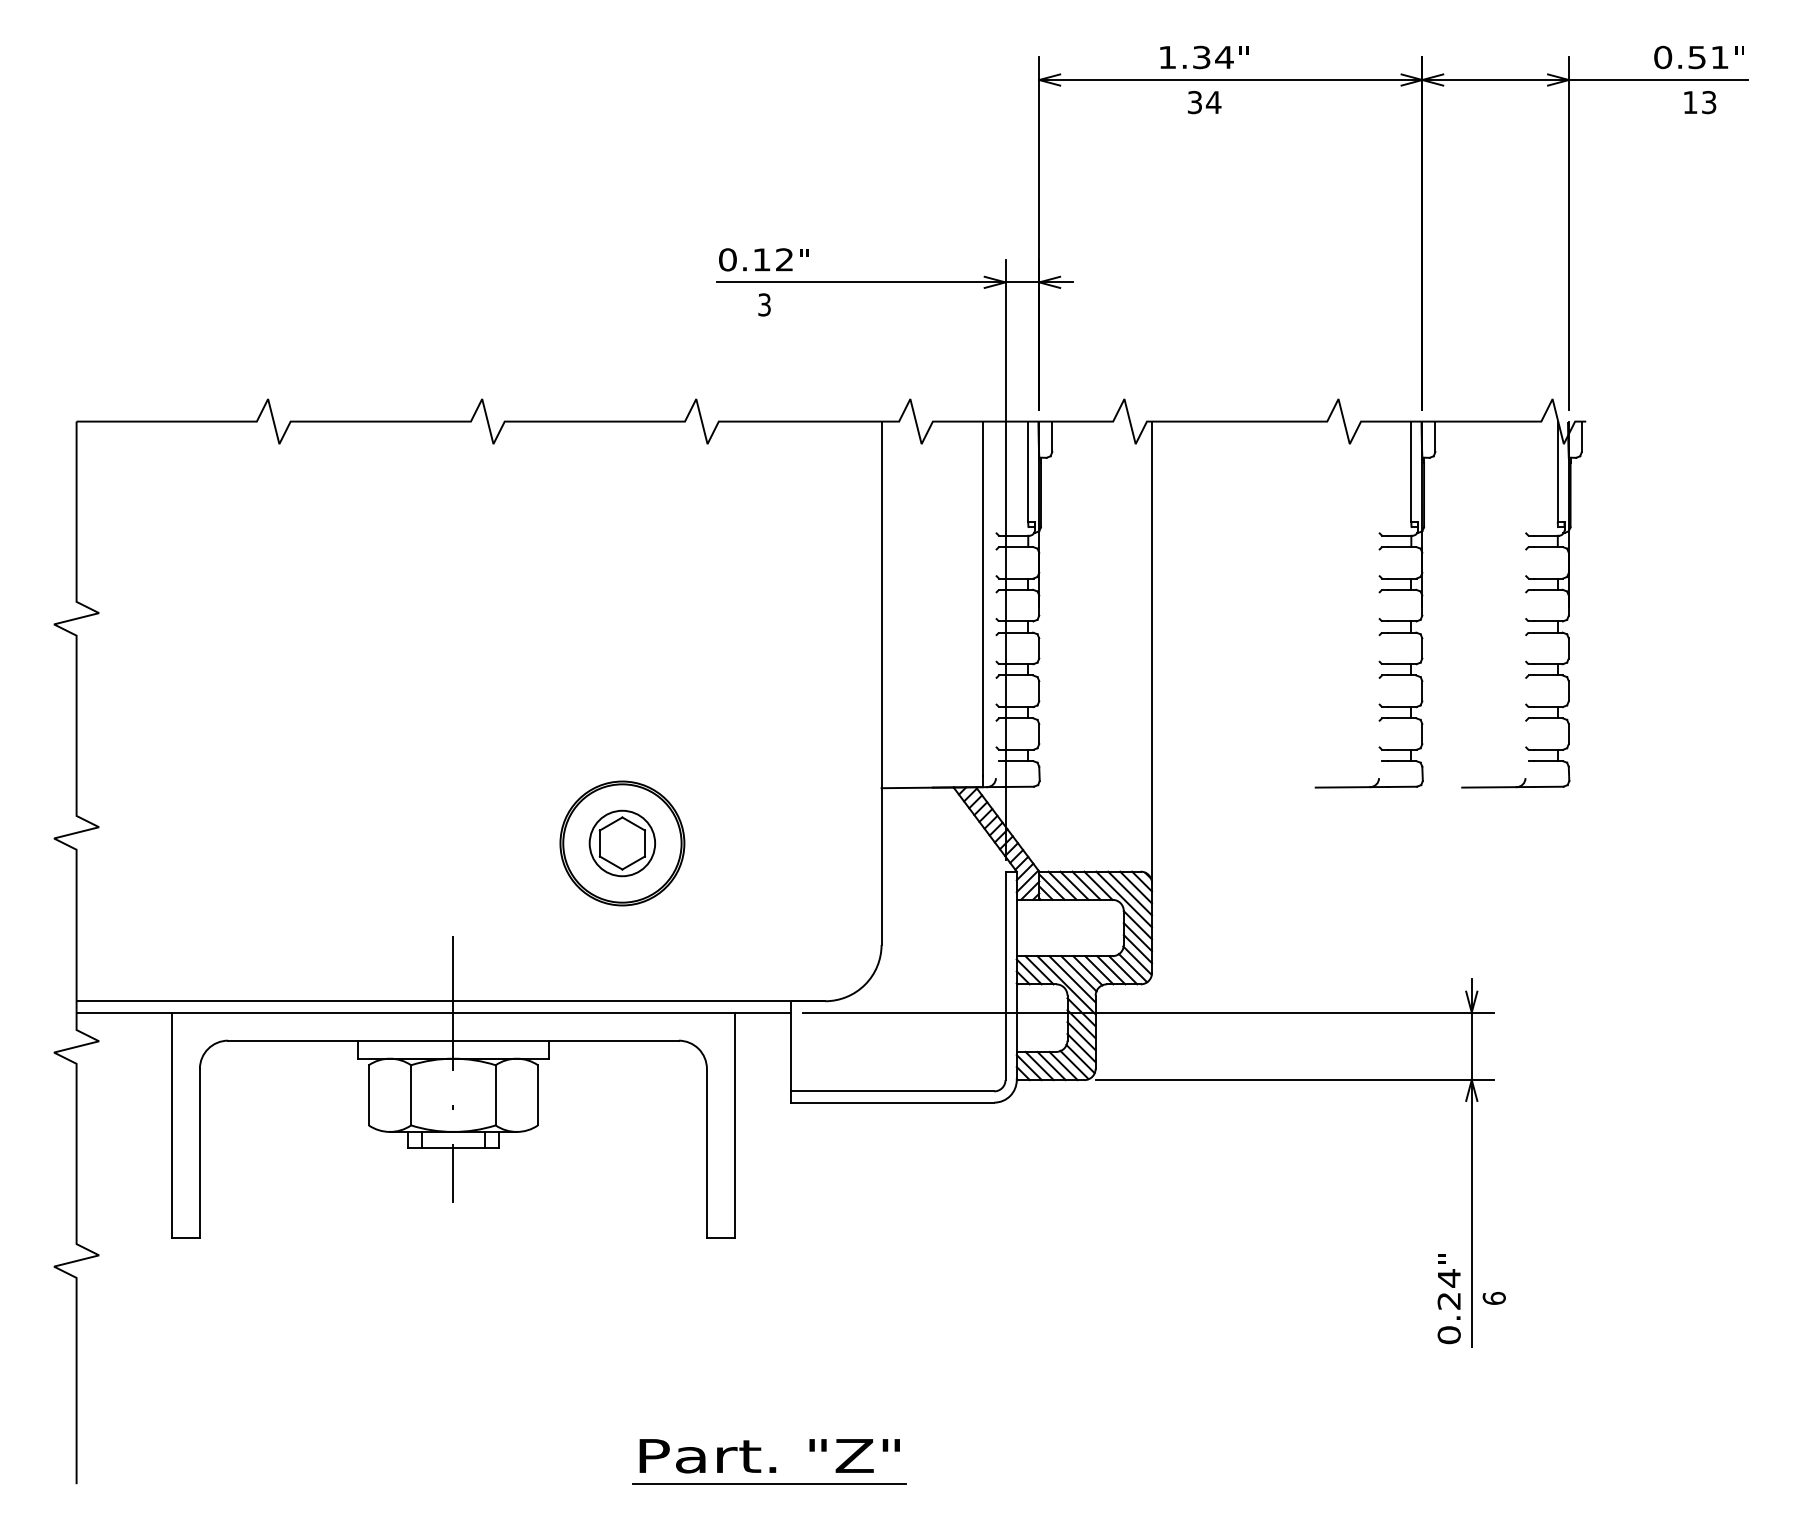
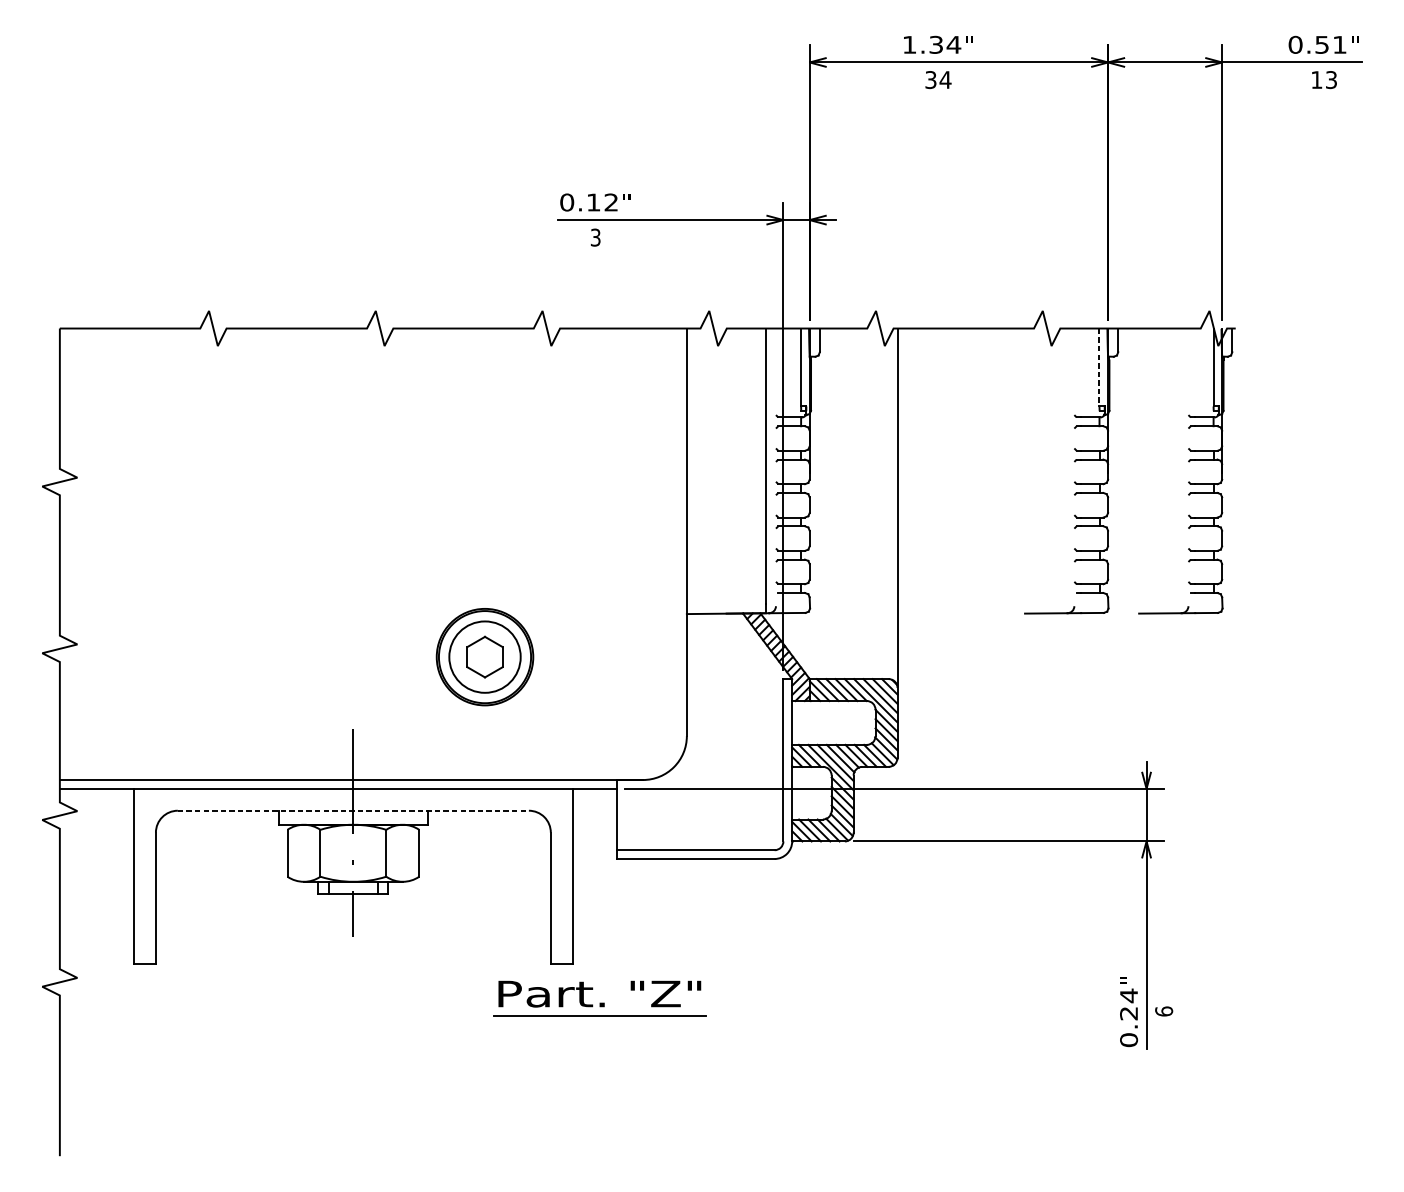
line: (1411, 471) -> (1099, 367), solid -> dashed
circle: (622, 843) -> (485, 657), size x1.4
line: (453, 1040) -> (353, 810), solid -> dashed
part: (769, 1461) -> (599, 998), moved

